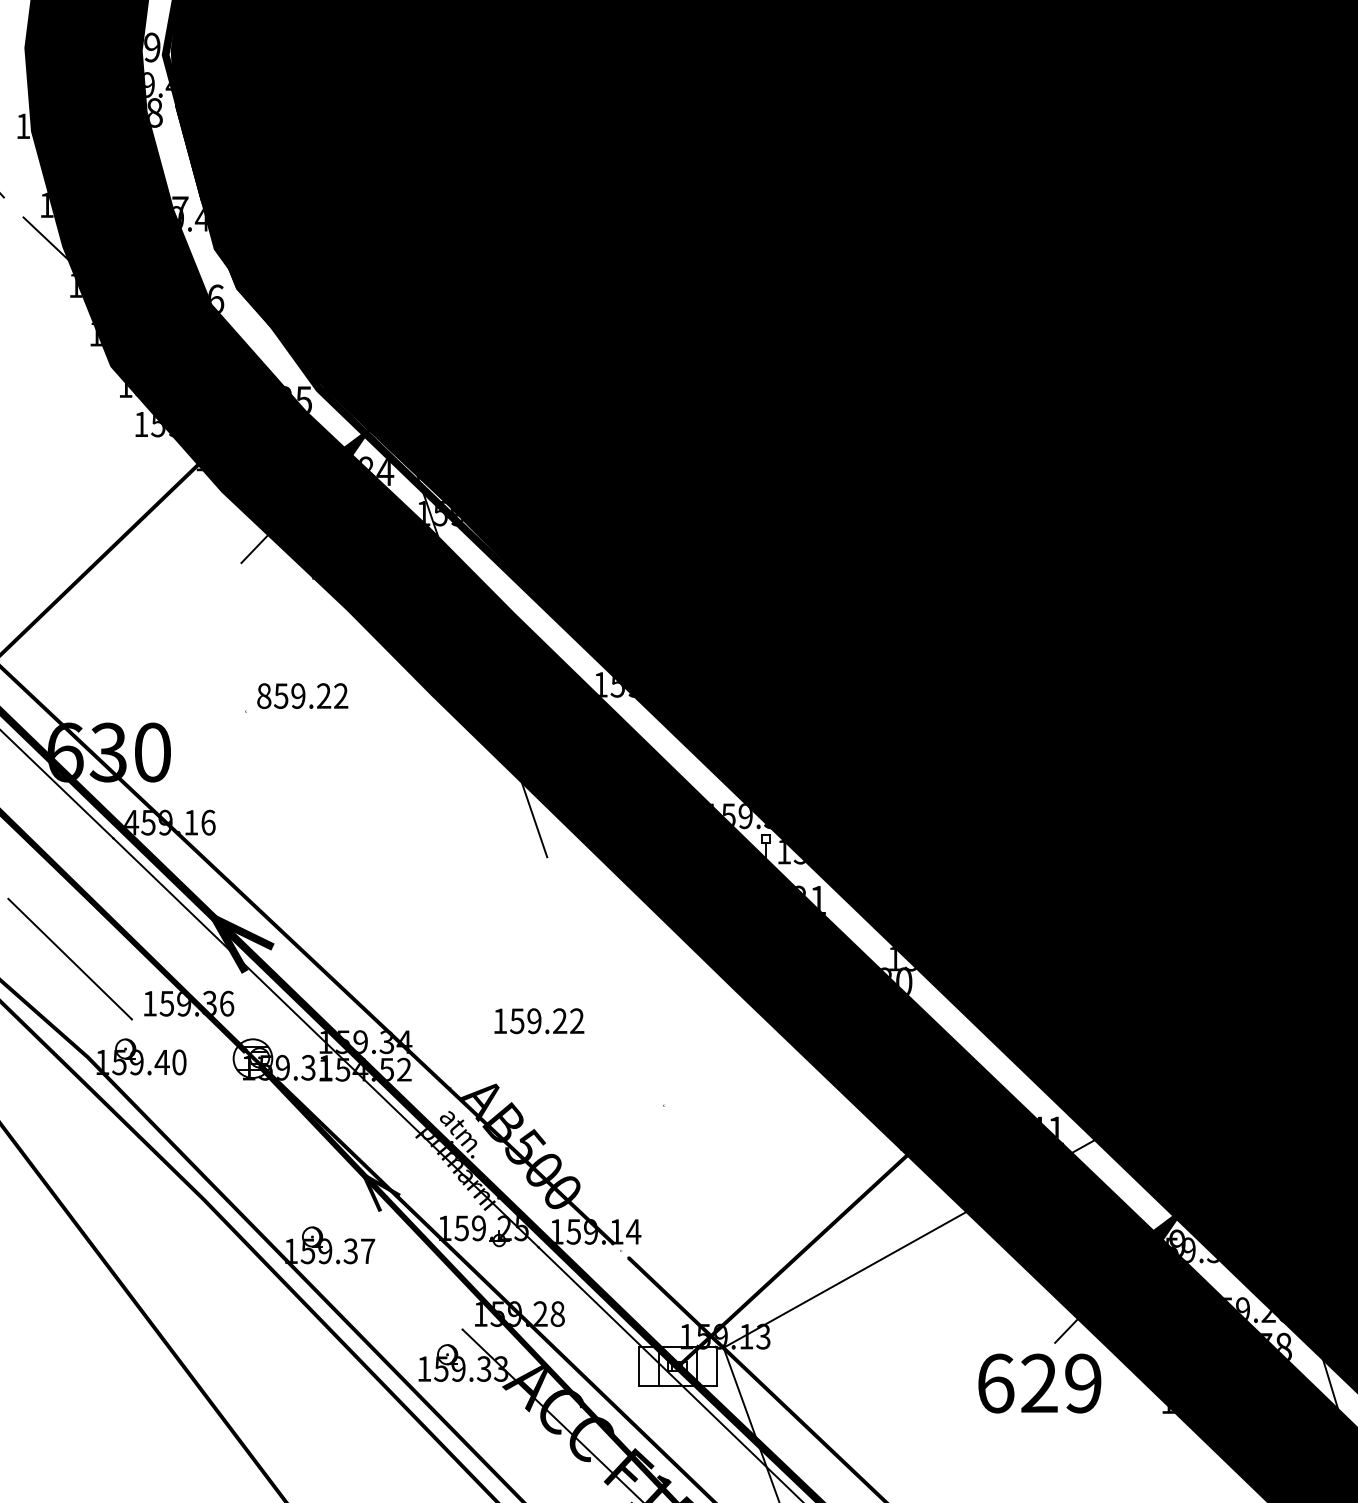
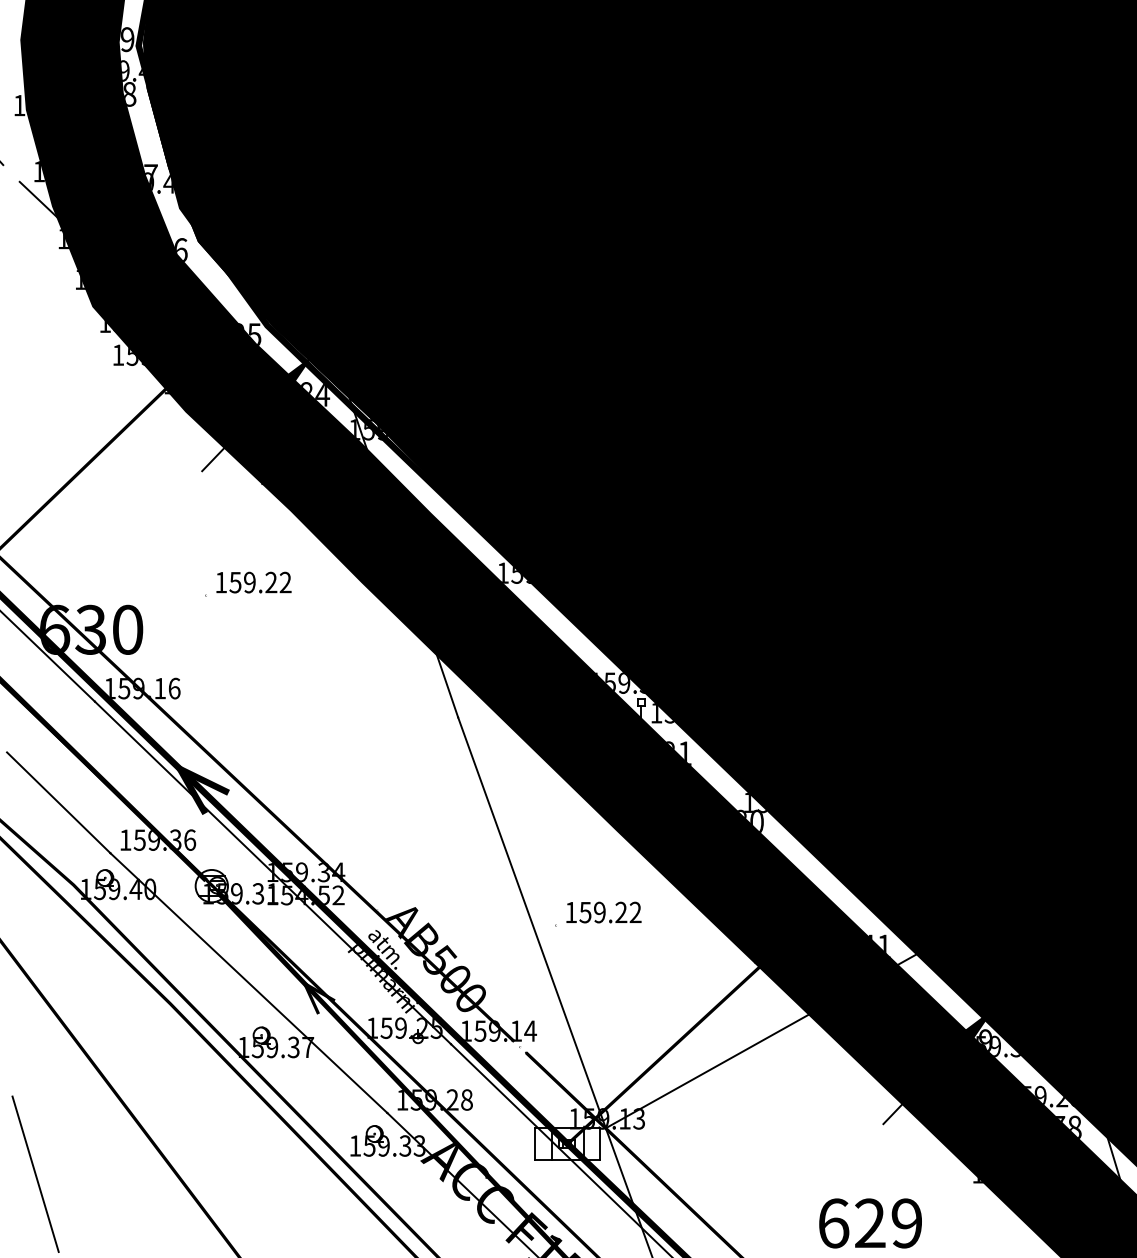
text: (264, 695) -> (221, 582), 859.22 -> 159.22
text: (131, 822) -> (110, 688), 459.16 -> 159.16
text: (539, 1021) -> (604, 912), moved
line: (635, 1102) -> (532, 922), added
line: (296, 1174) -> (248, 983), added
text: (1039, 1383) -> (870, 1223), moved
line: (42, 1402) -> (35, 1174), added

